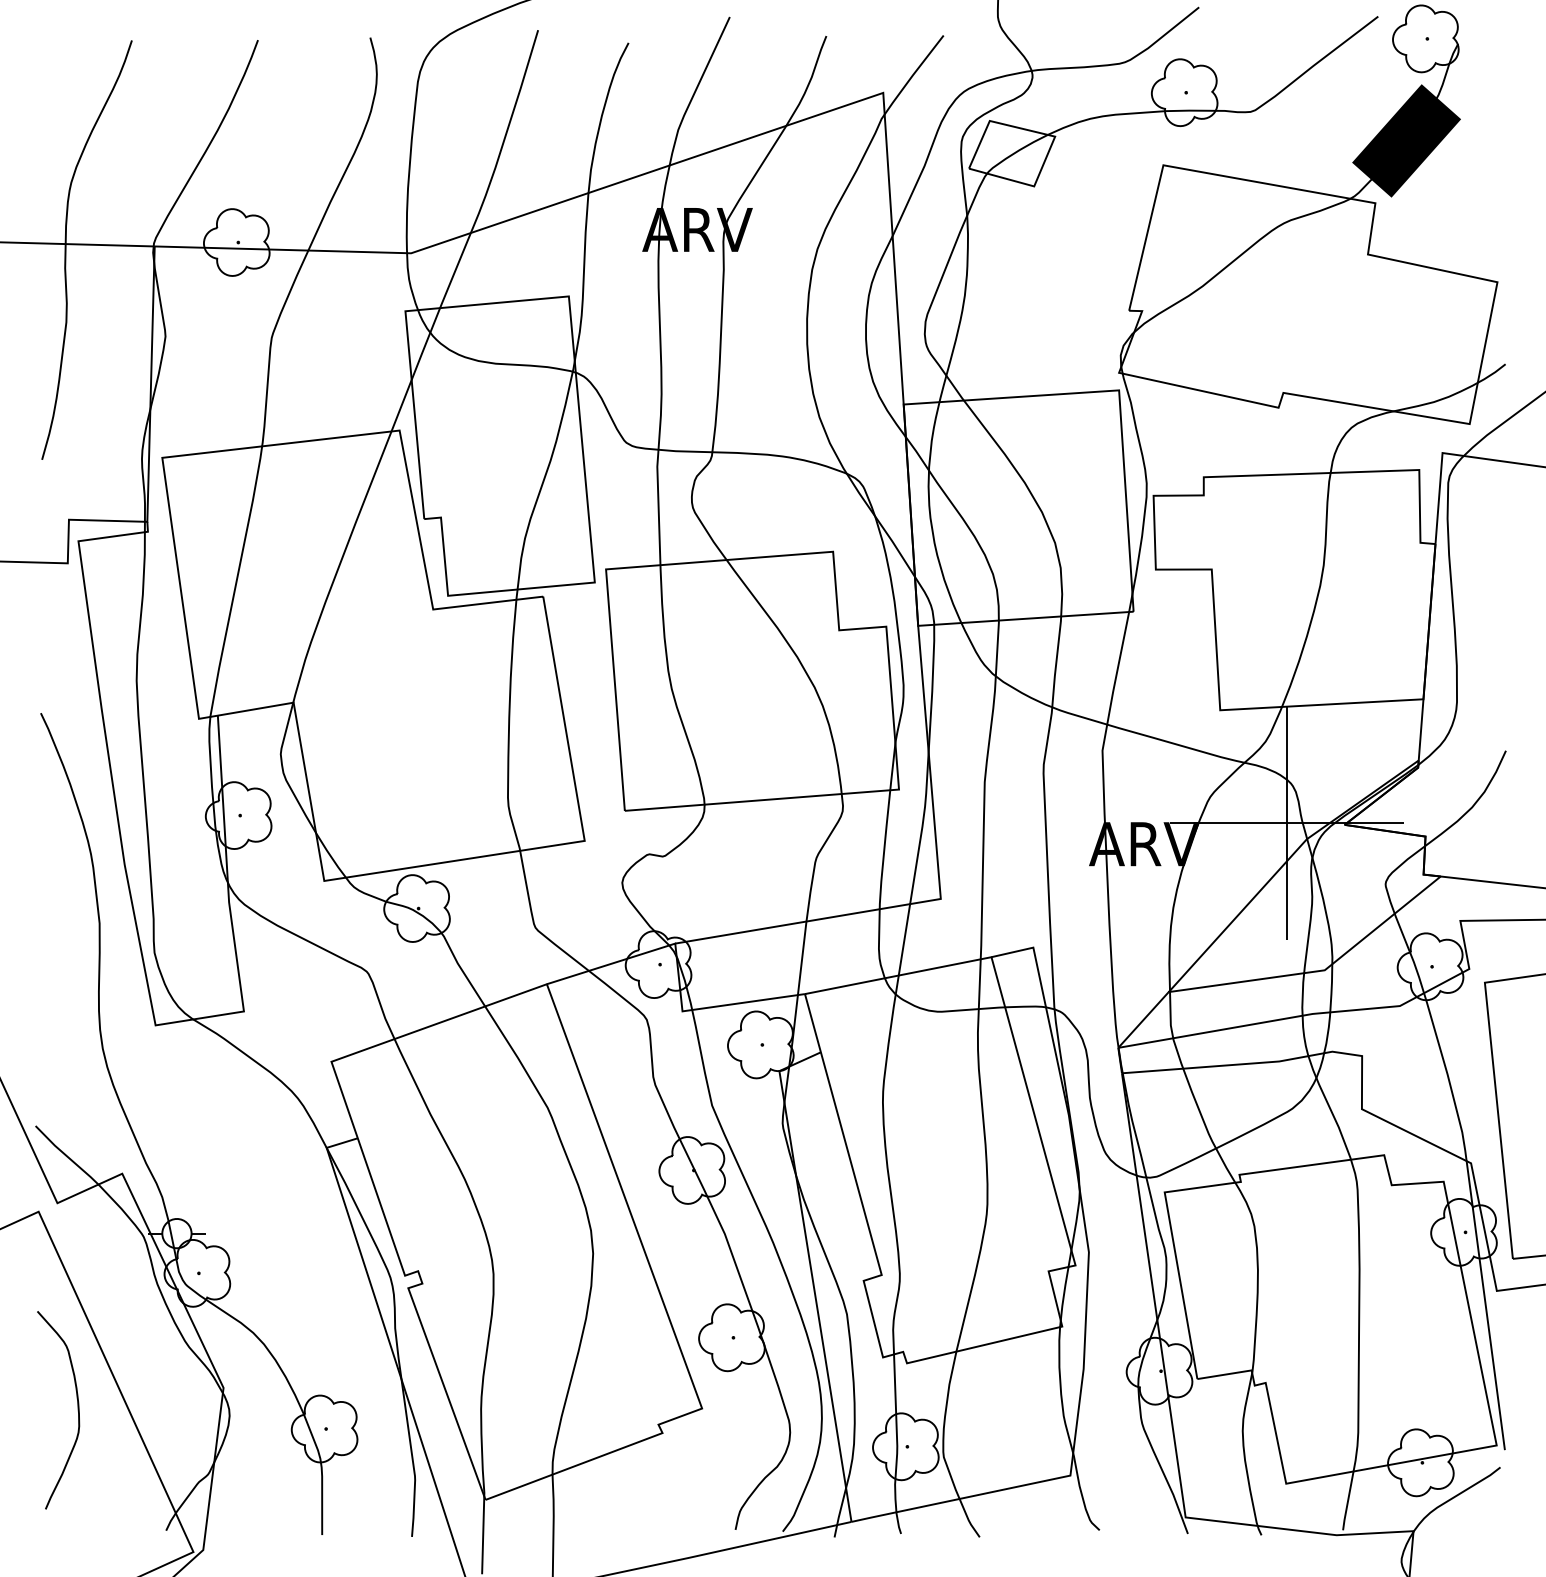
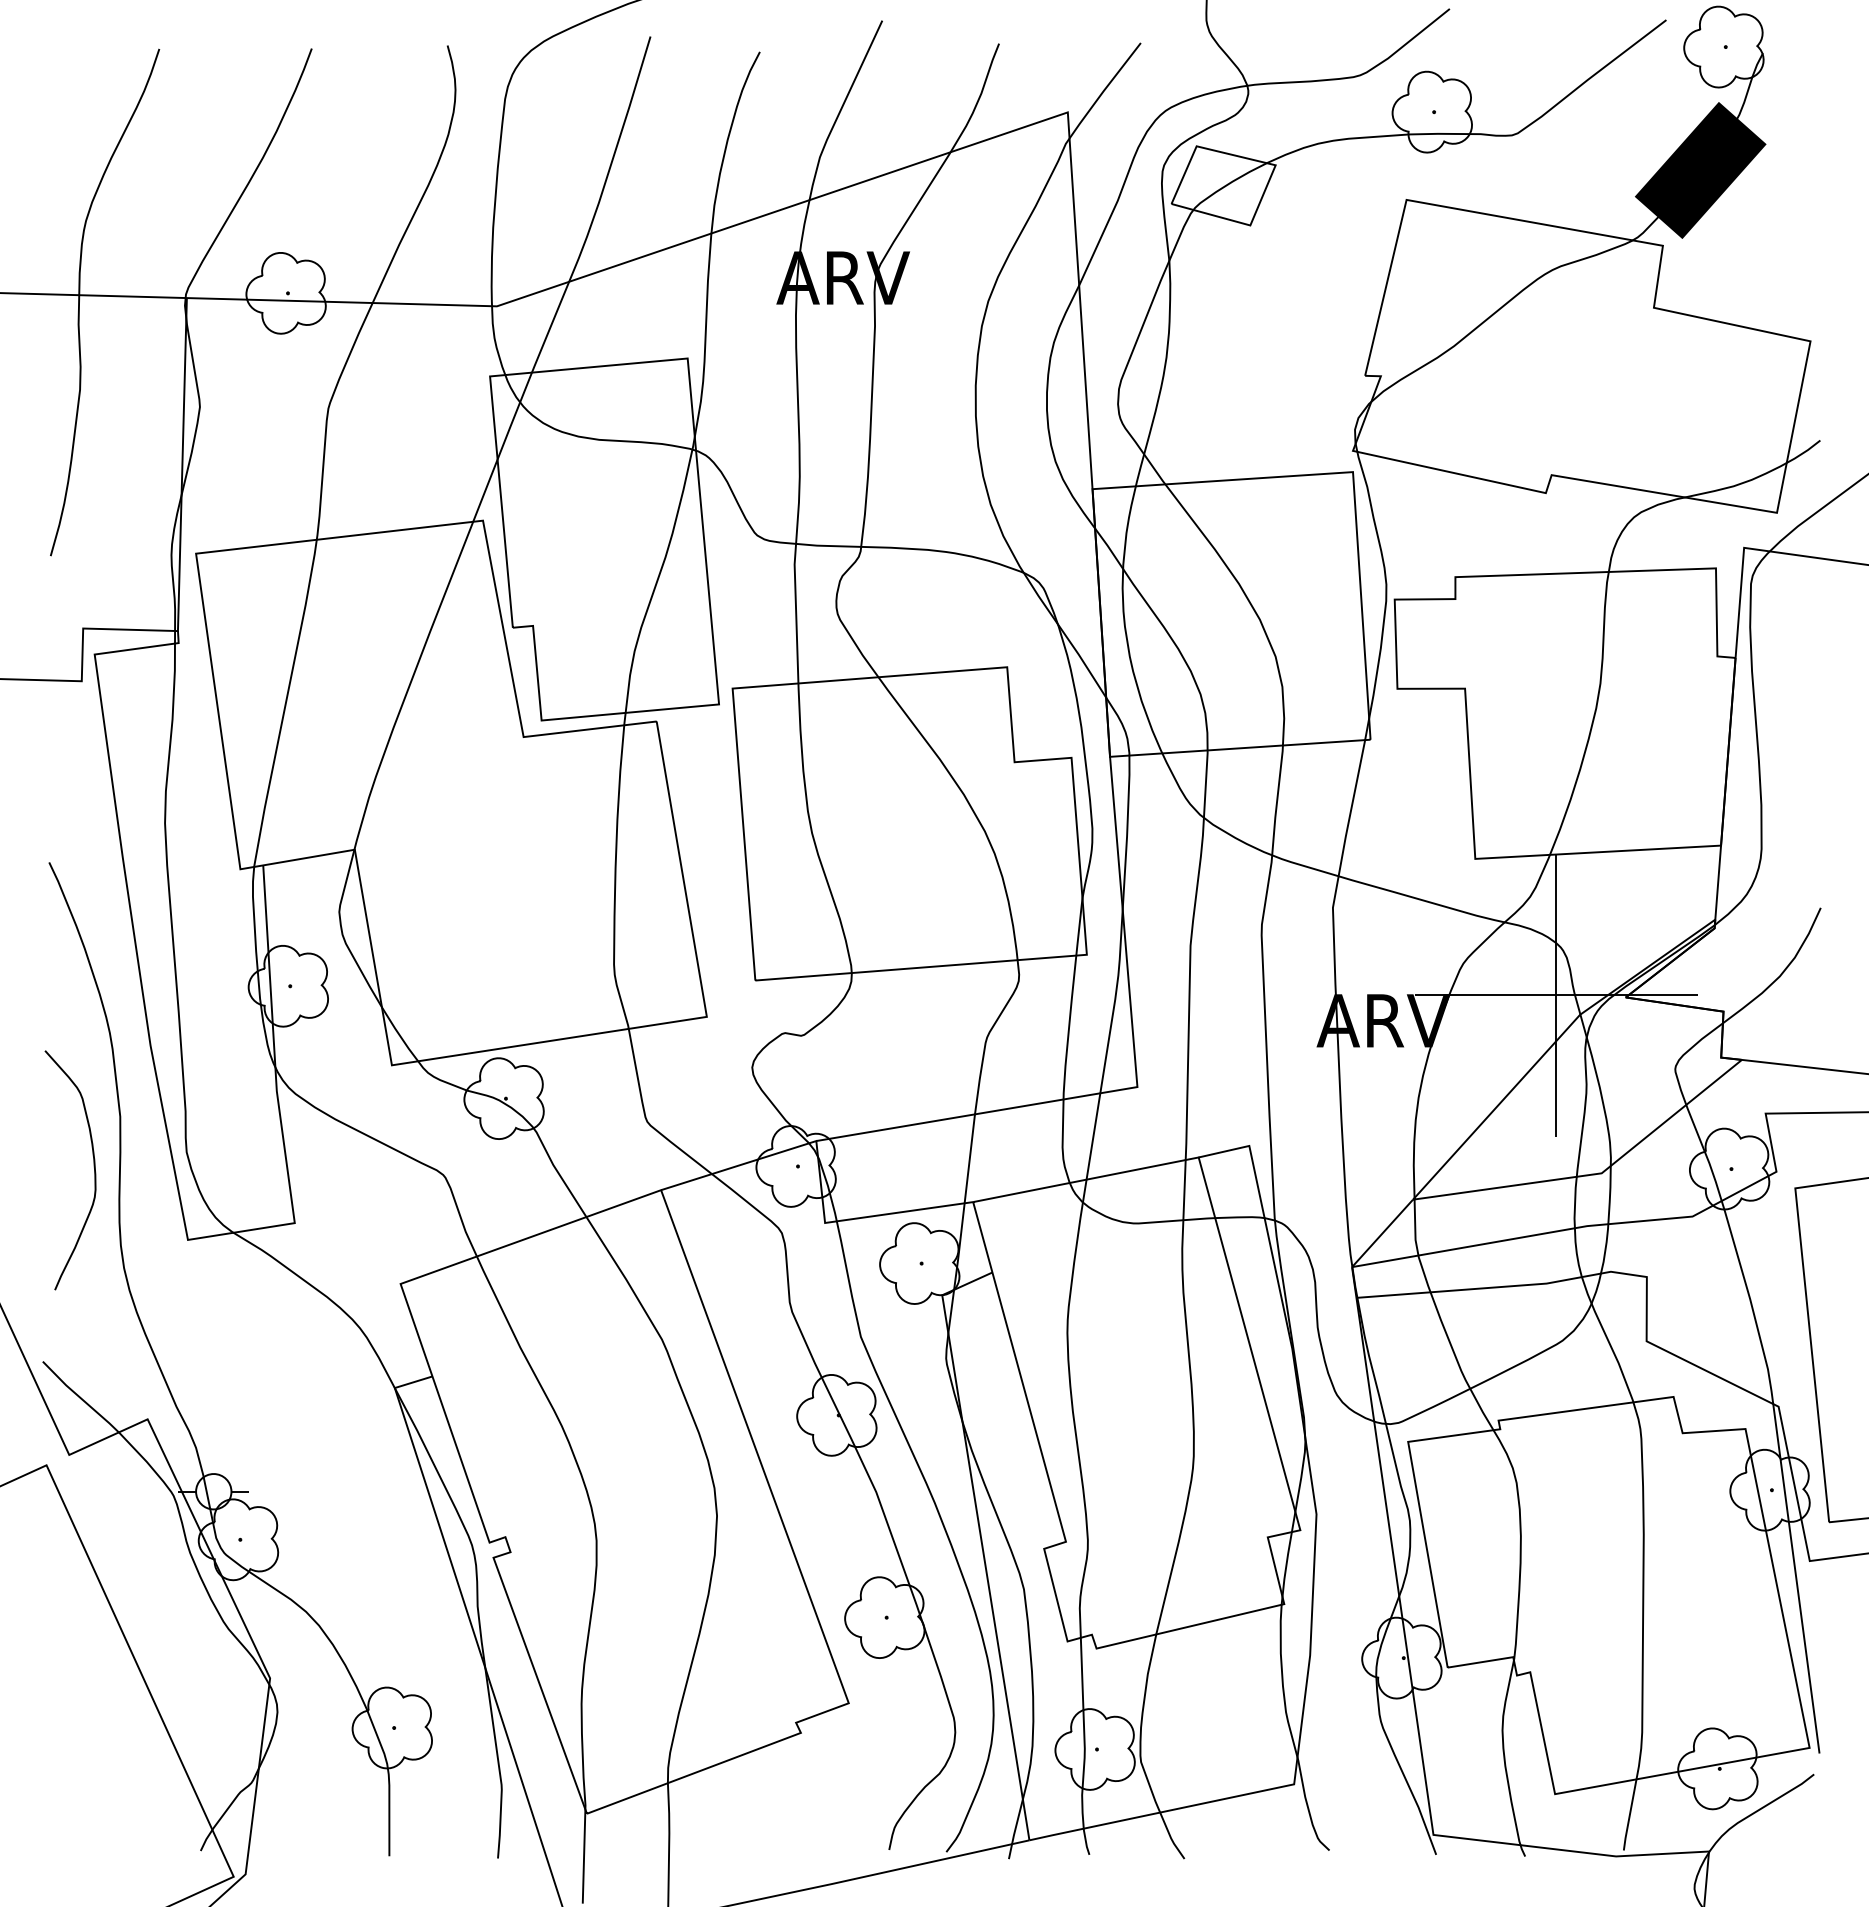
curve: (77, 1407) -> (93, 1167), moved

